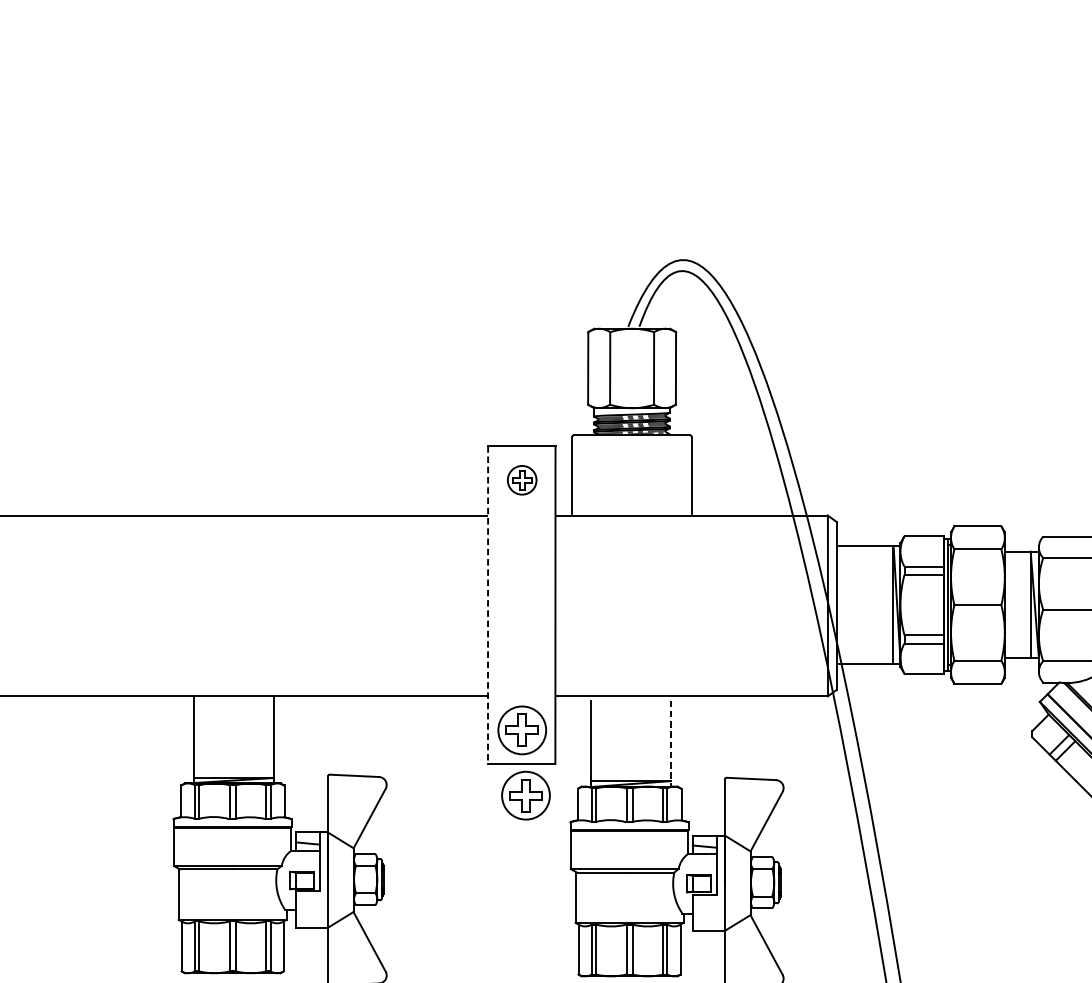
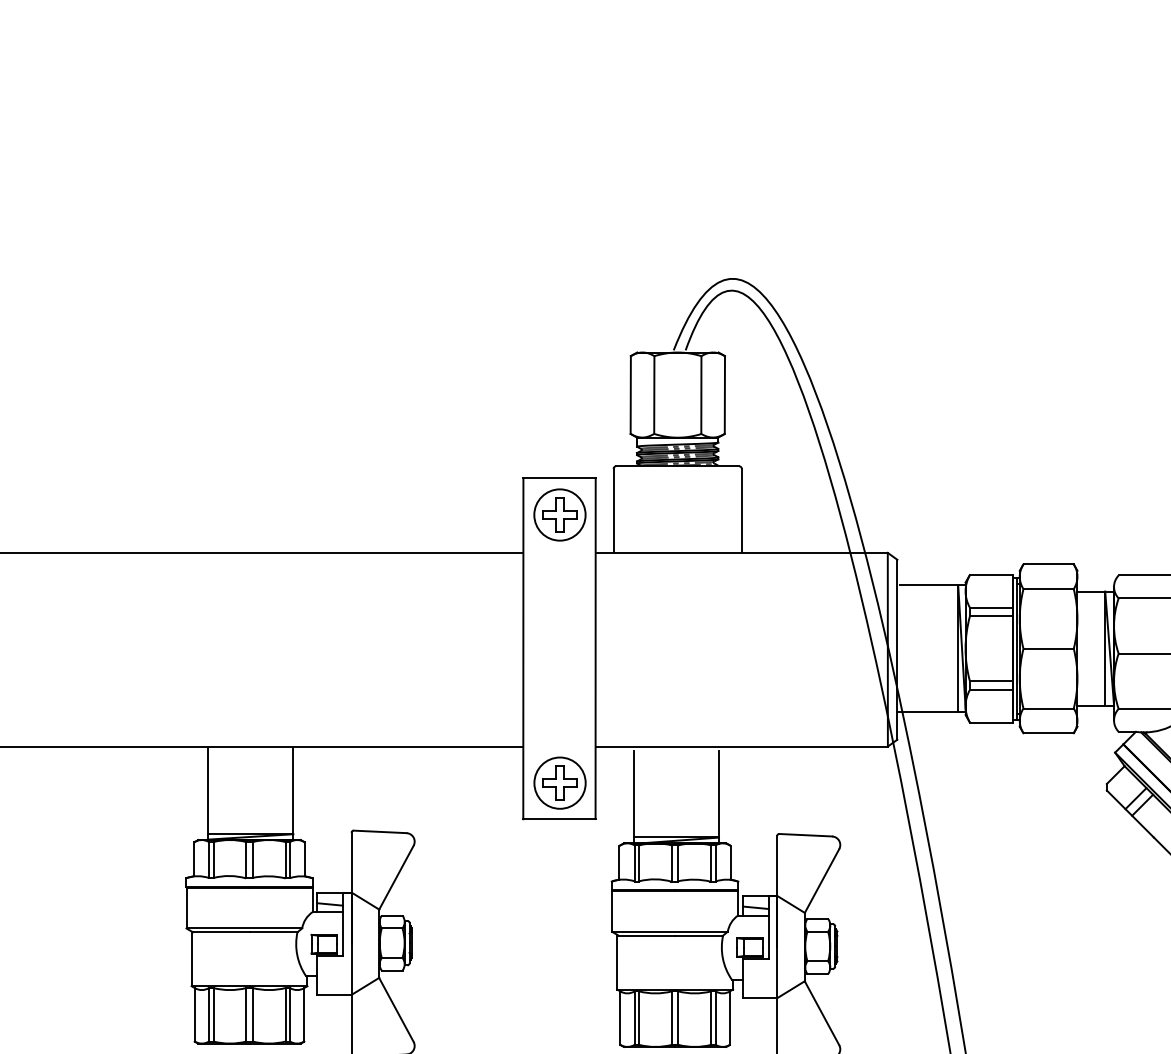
part: (521, 479) -> (559, 514), size x1.67
line: (488, 605) -> (523, 649), dashed -> solid
line: (670, 743) -> (719, 797), dashed -> solid
part: (525, 795) -> (563, 852), removed

